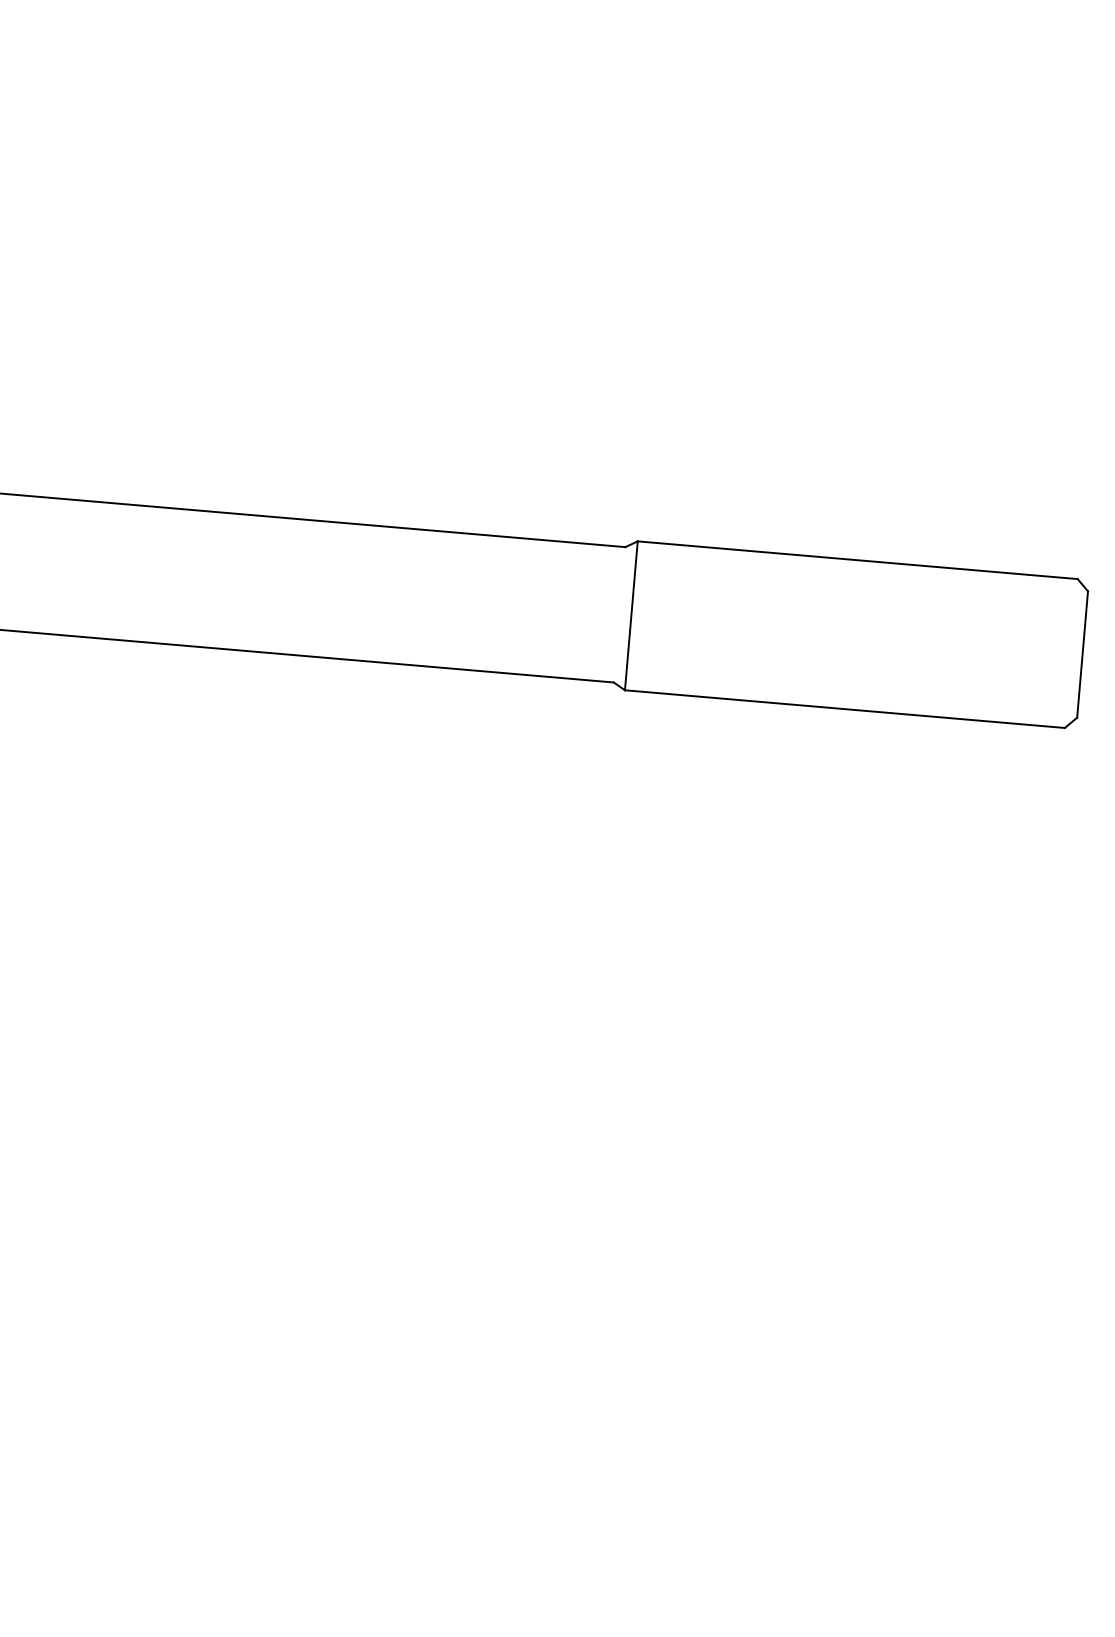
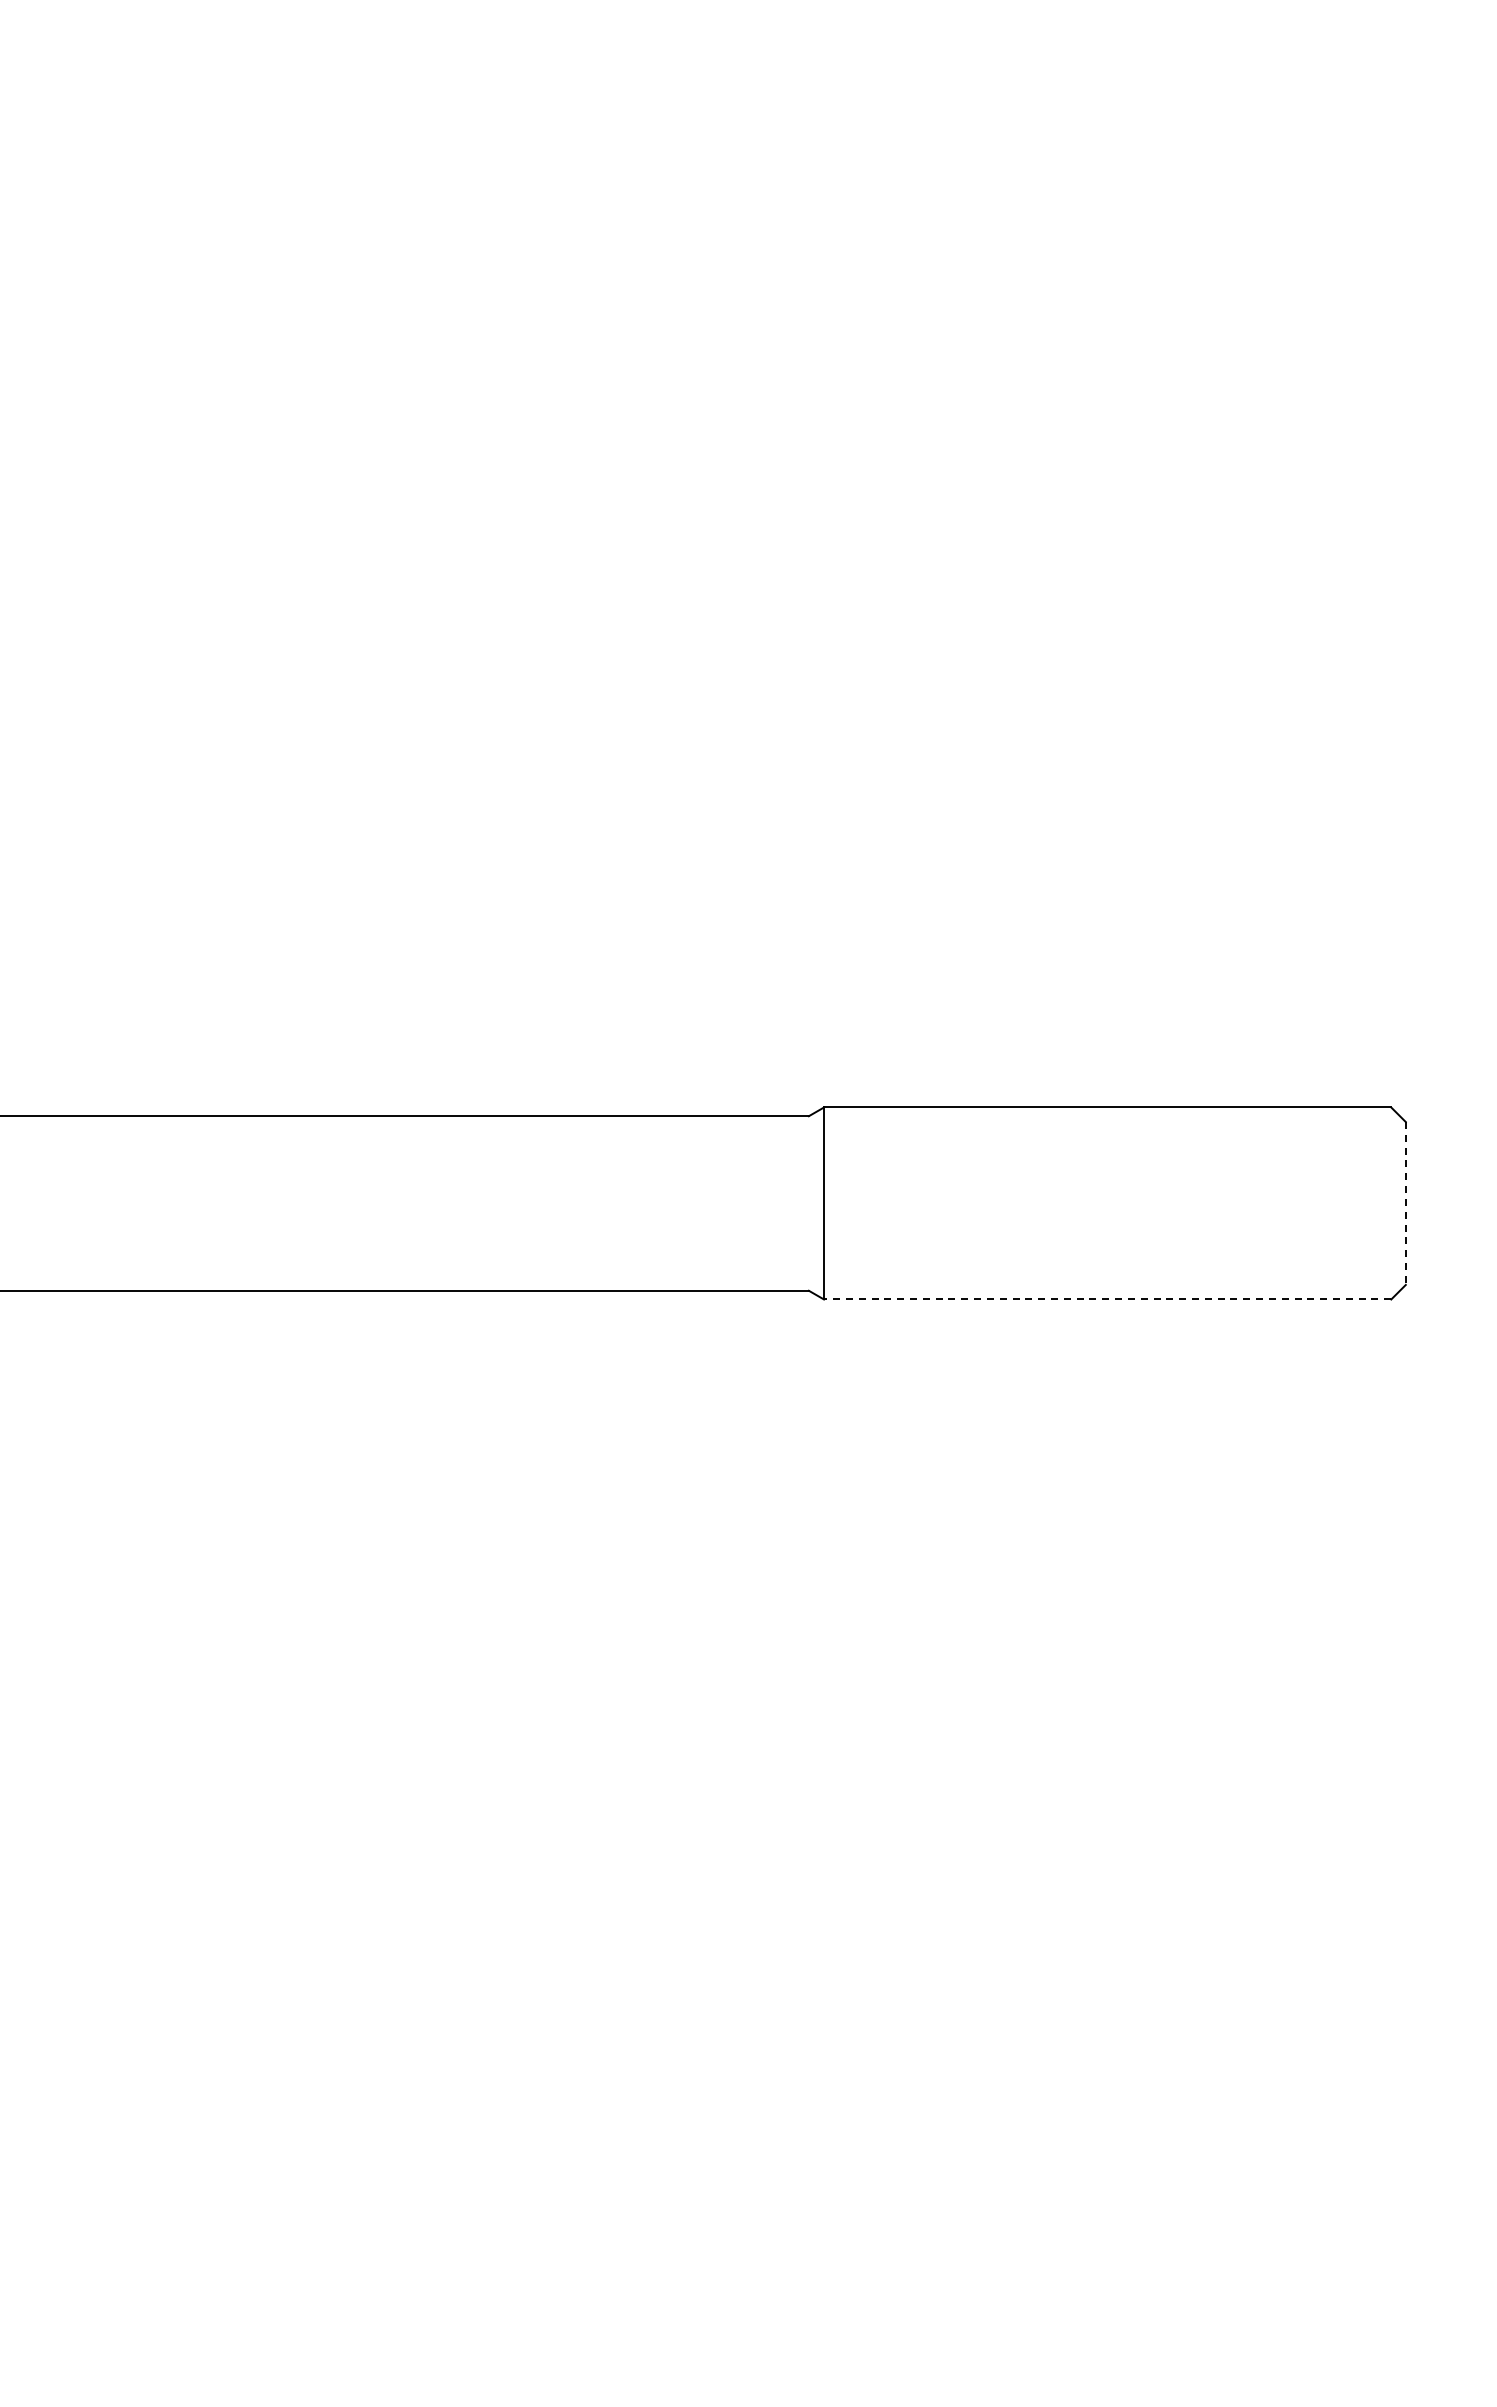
line: (1082, 654) -> (1405, 1203), solid -> dashed
line: (844, 709) -> (1107, 1299), solid -> dashed

